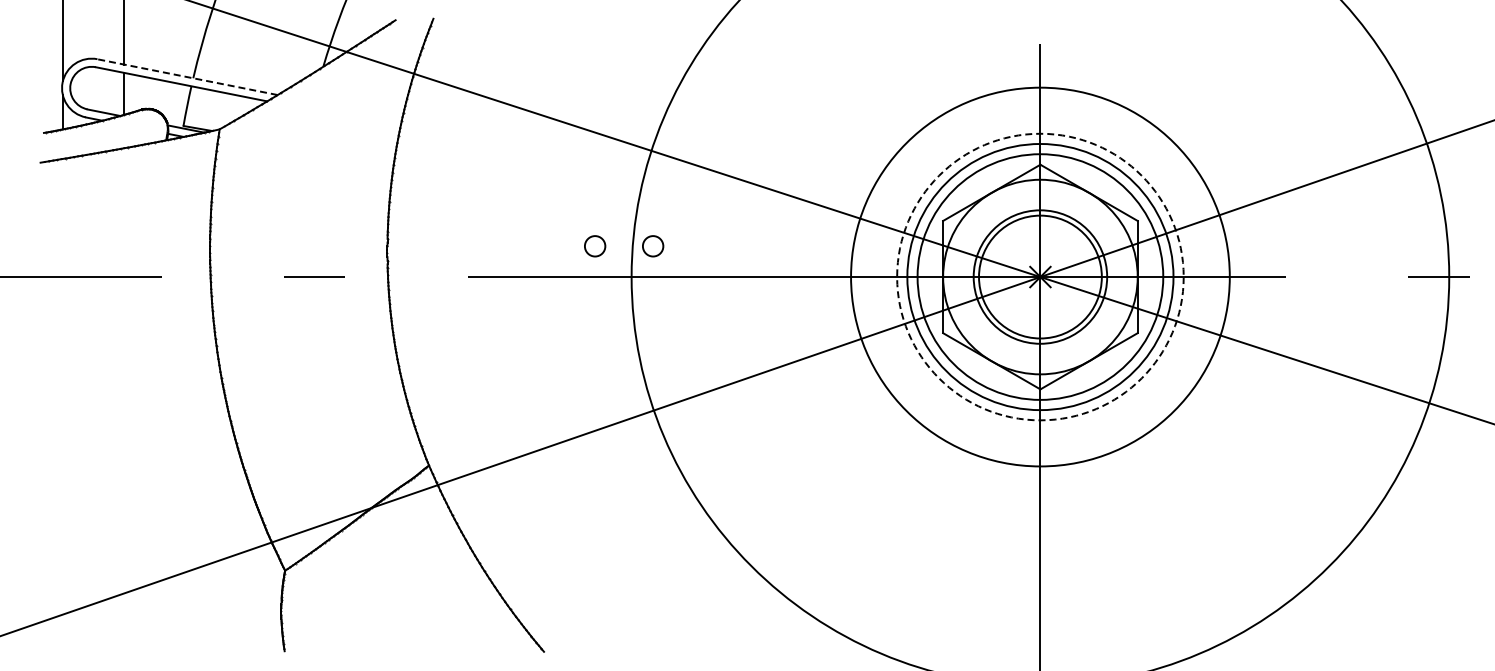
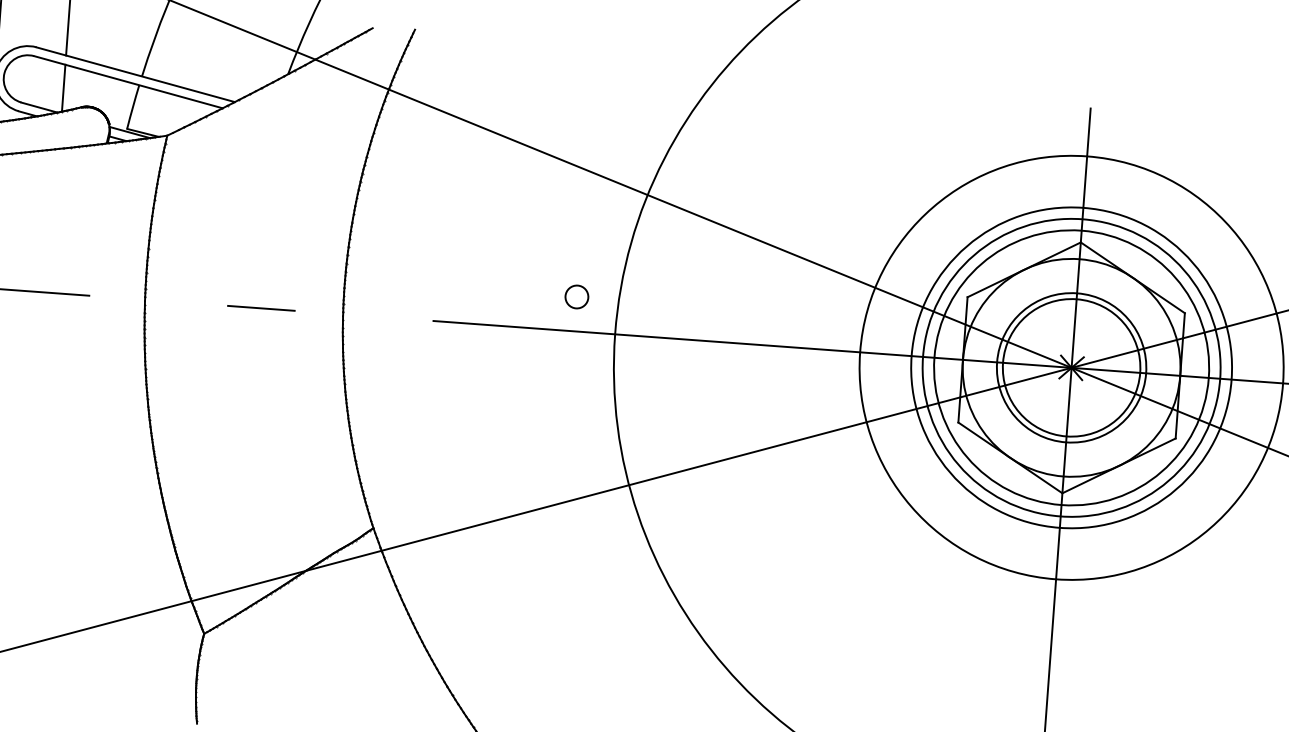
line: (187, 77) -> (135, 75), dashed -> solid
circle: (653, 246) -> (642, 302), removed
circle: (1040, 276) -> (1071, 367), dashed -> solid

